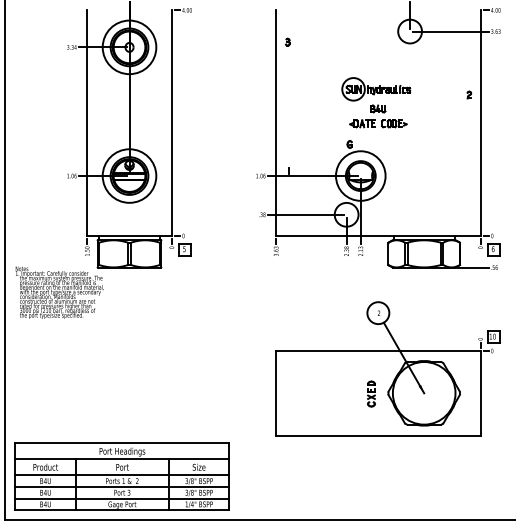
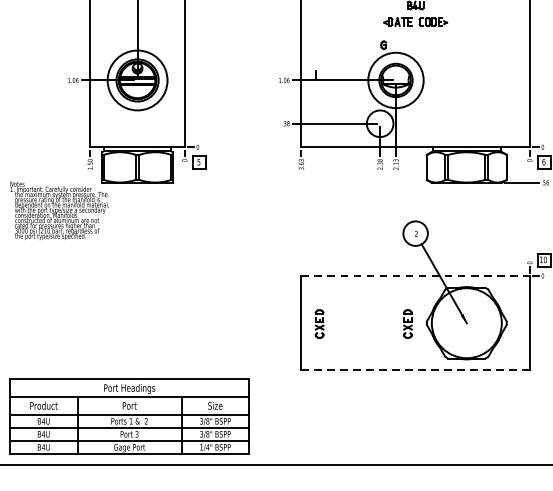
line: (378, 351) -> (415, 276), solid -> dashed
part: (292, 393) -> (319, 323), added
line: (377, 435) -> (414, 370), solid -> dashed

